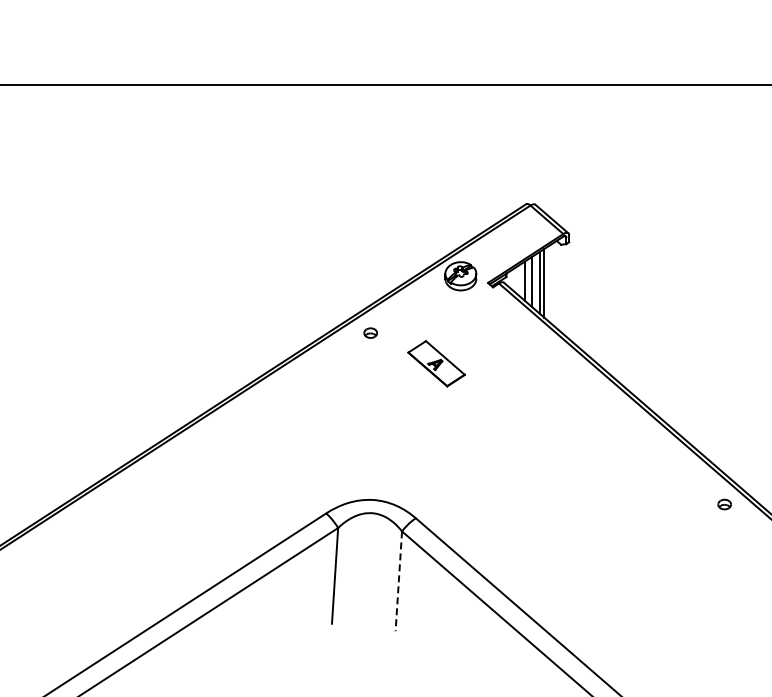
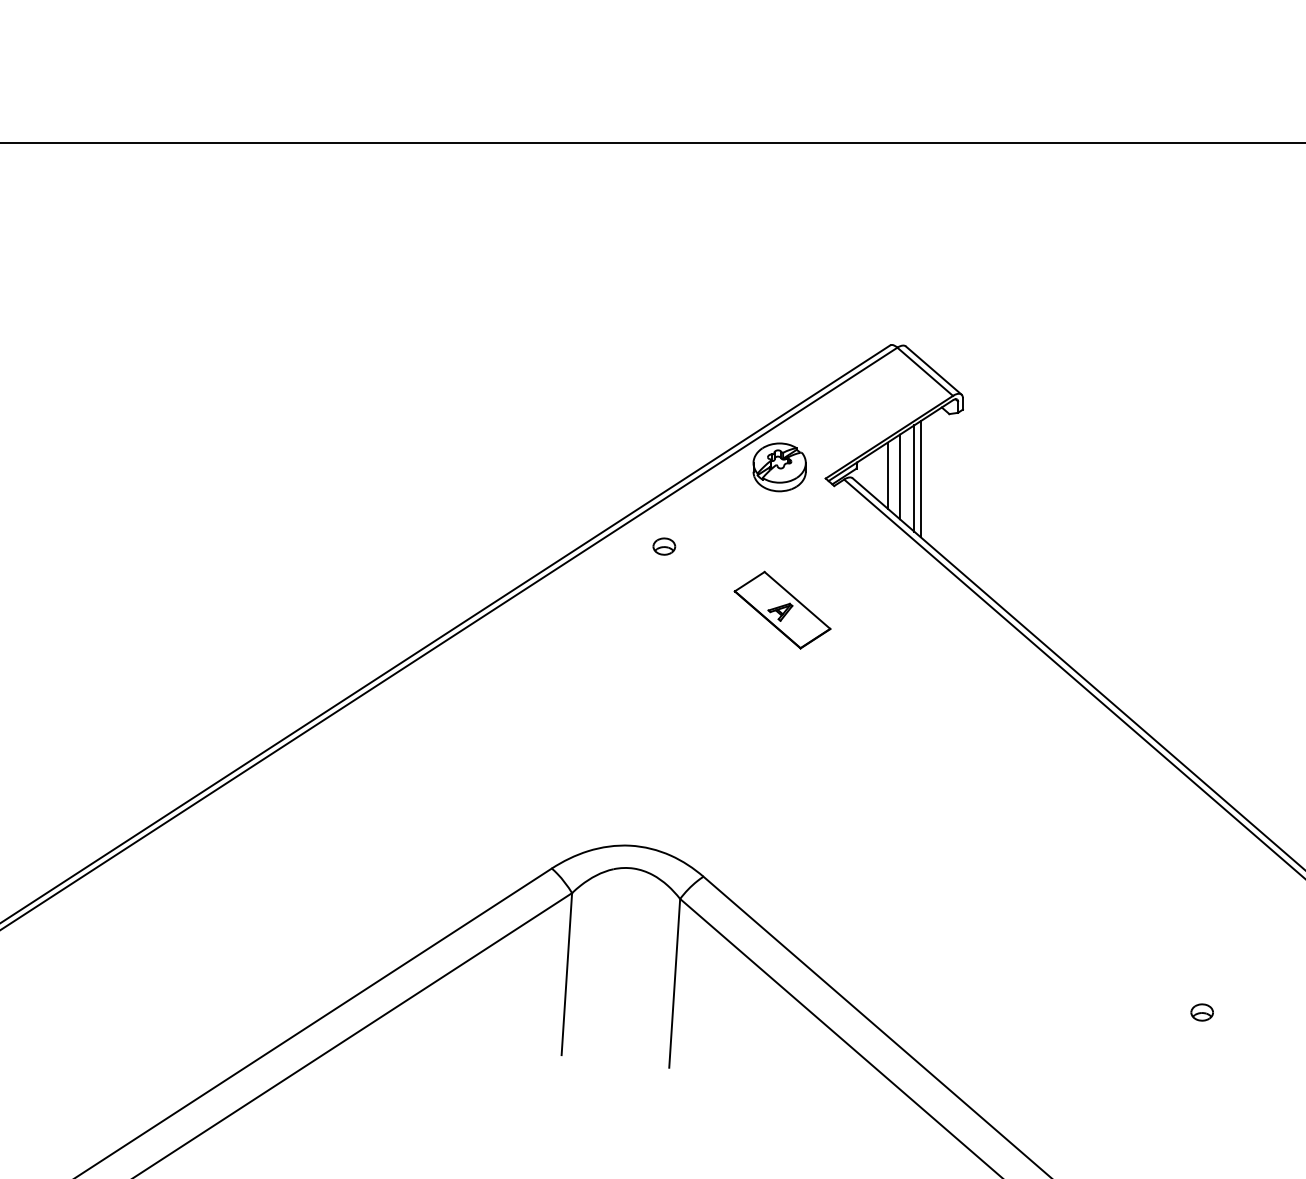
part: (370, 332) -> (663, 545), moved
part: (436, 363) -> (782, 609), moved
part: (724, 504) -> (1201, 1012), moved
line: (398, 581) -> (674, 983), dashed -> solid

